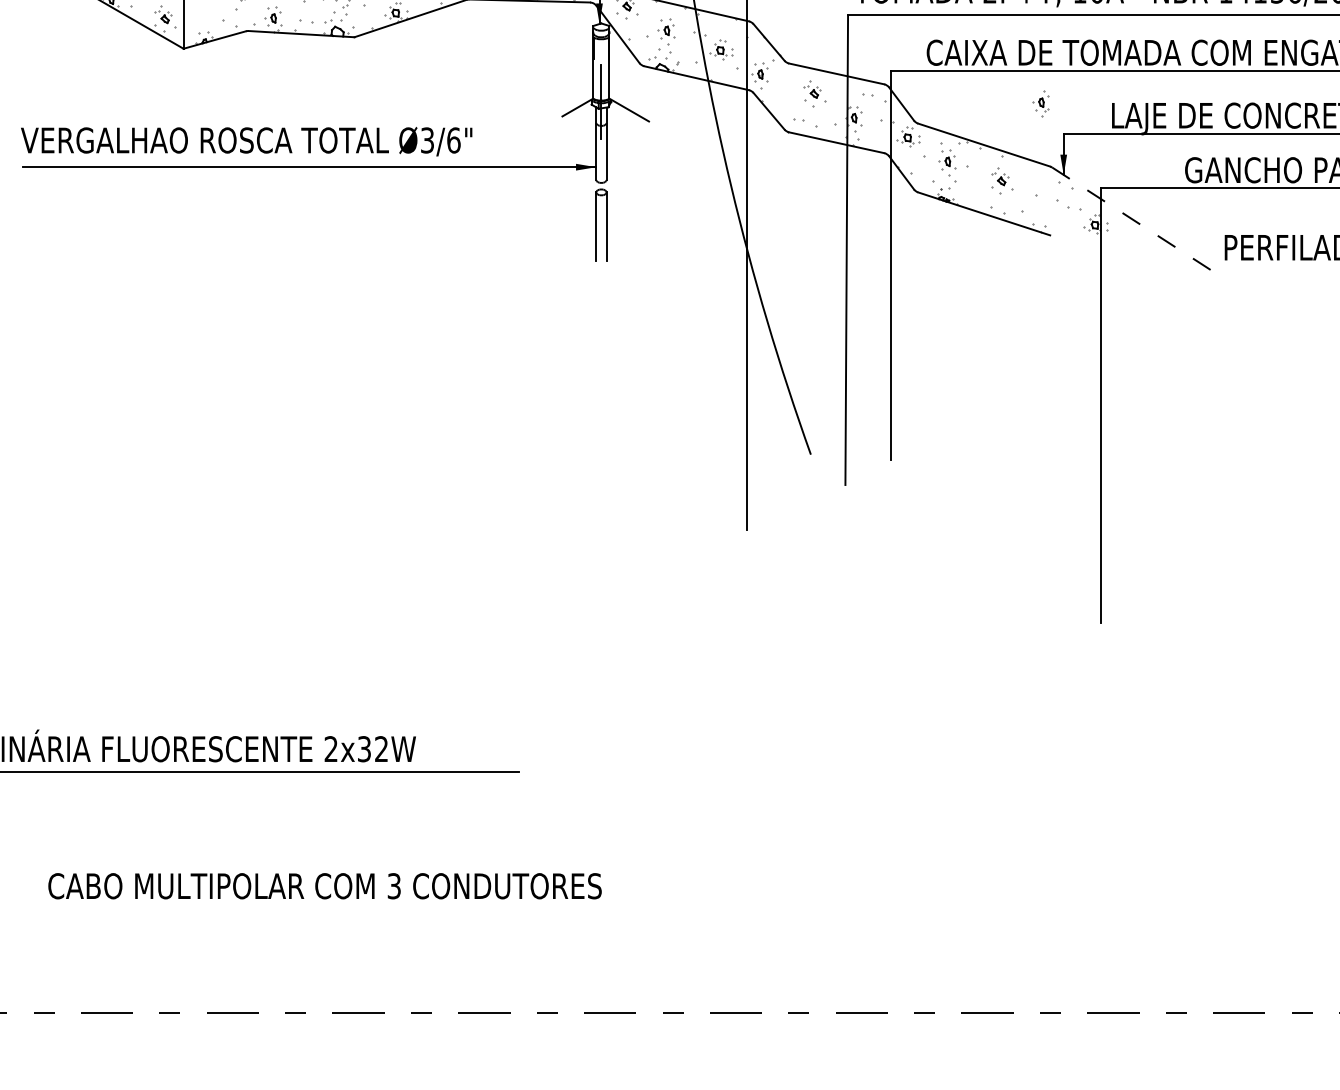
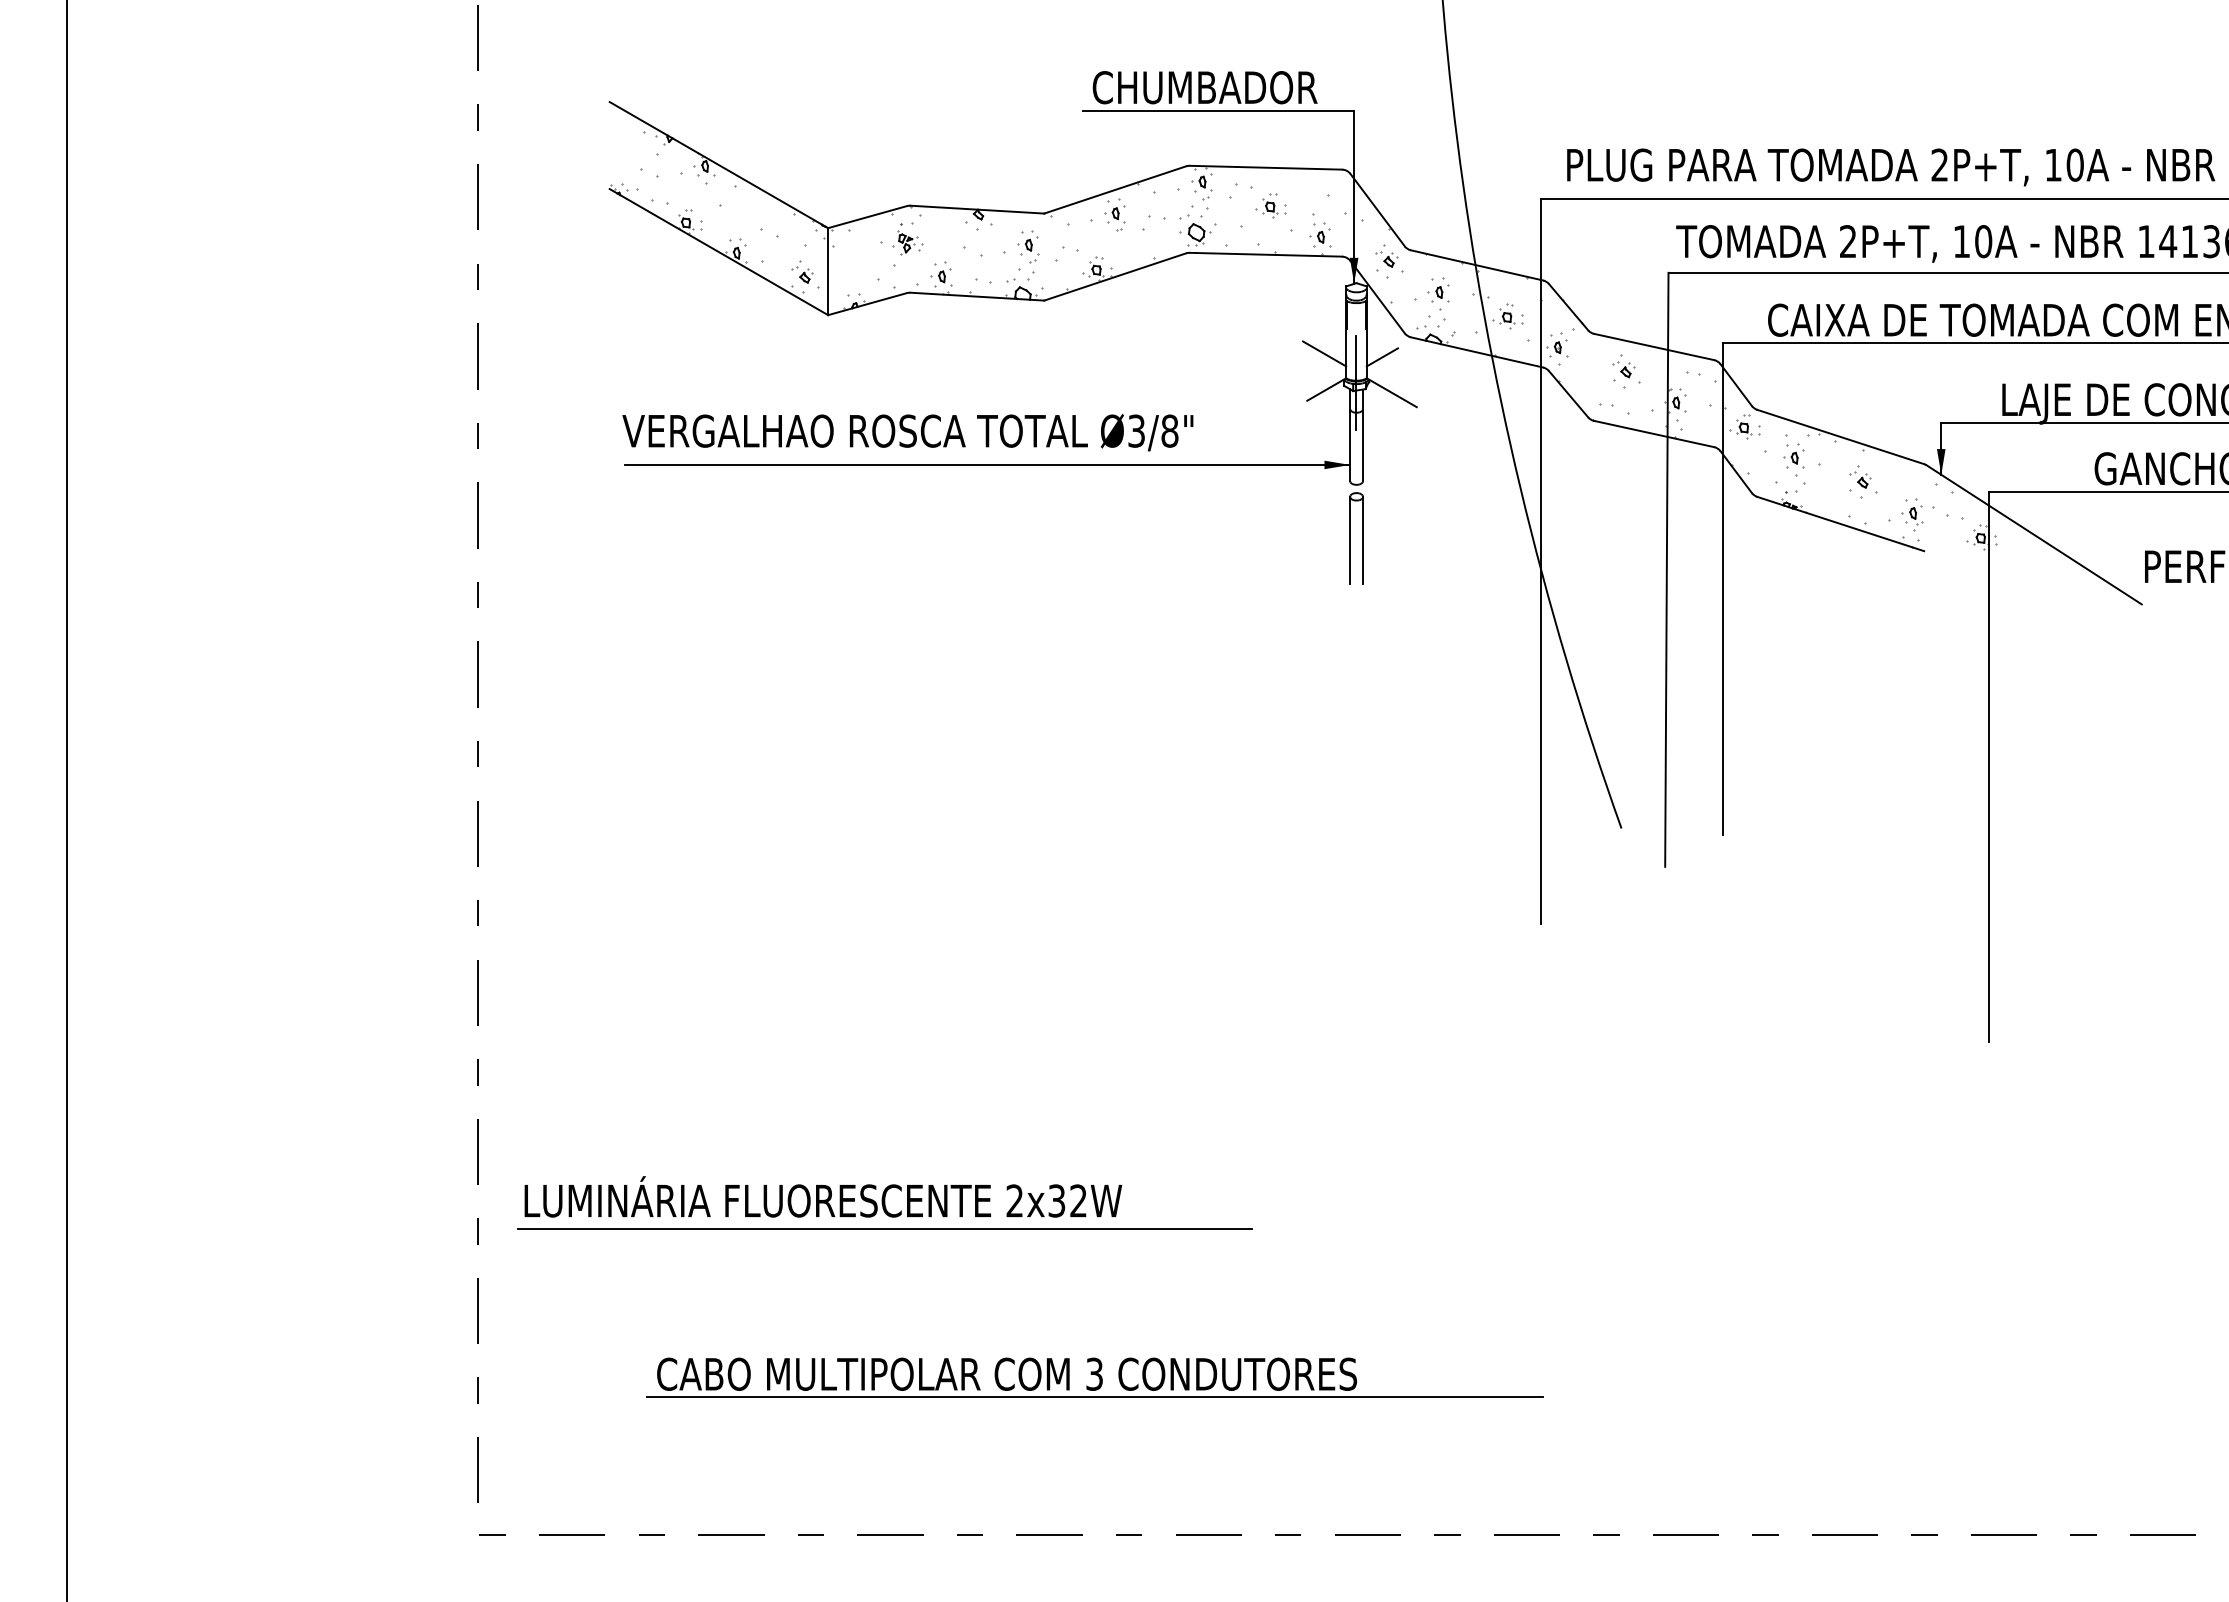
line: (576, 79) -> (1324, 353), added
line: (621, 82) -> (1381, 357), added
part: (1040, 103) -> (1912, 514), moved
text: (453, 139) -> (1169, 430), Ø3/6" -> Ø3/8"
line: (1137, 222) -> (2034, 535), dashed -> solid
line: (394, 903) -> (1094, 1396), added

